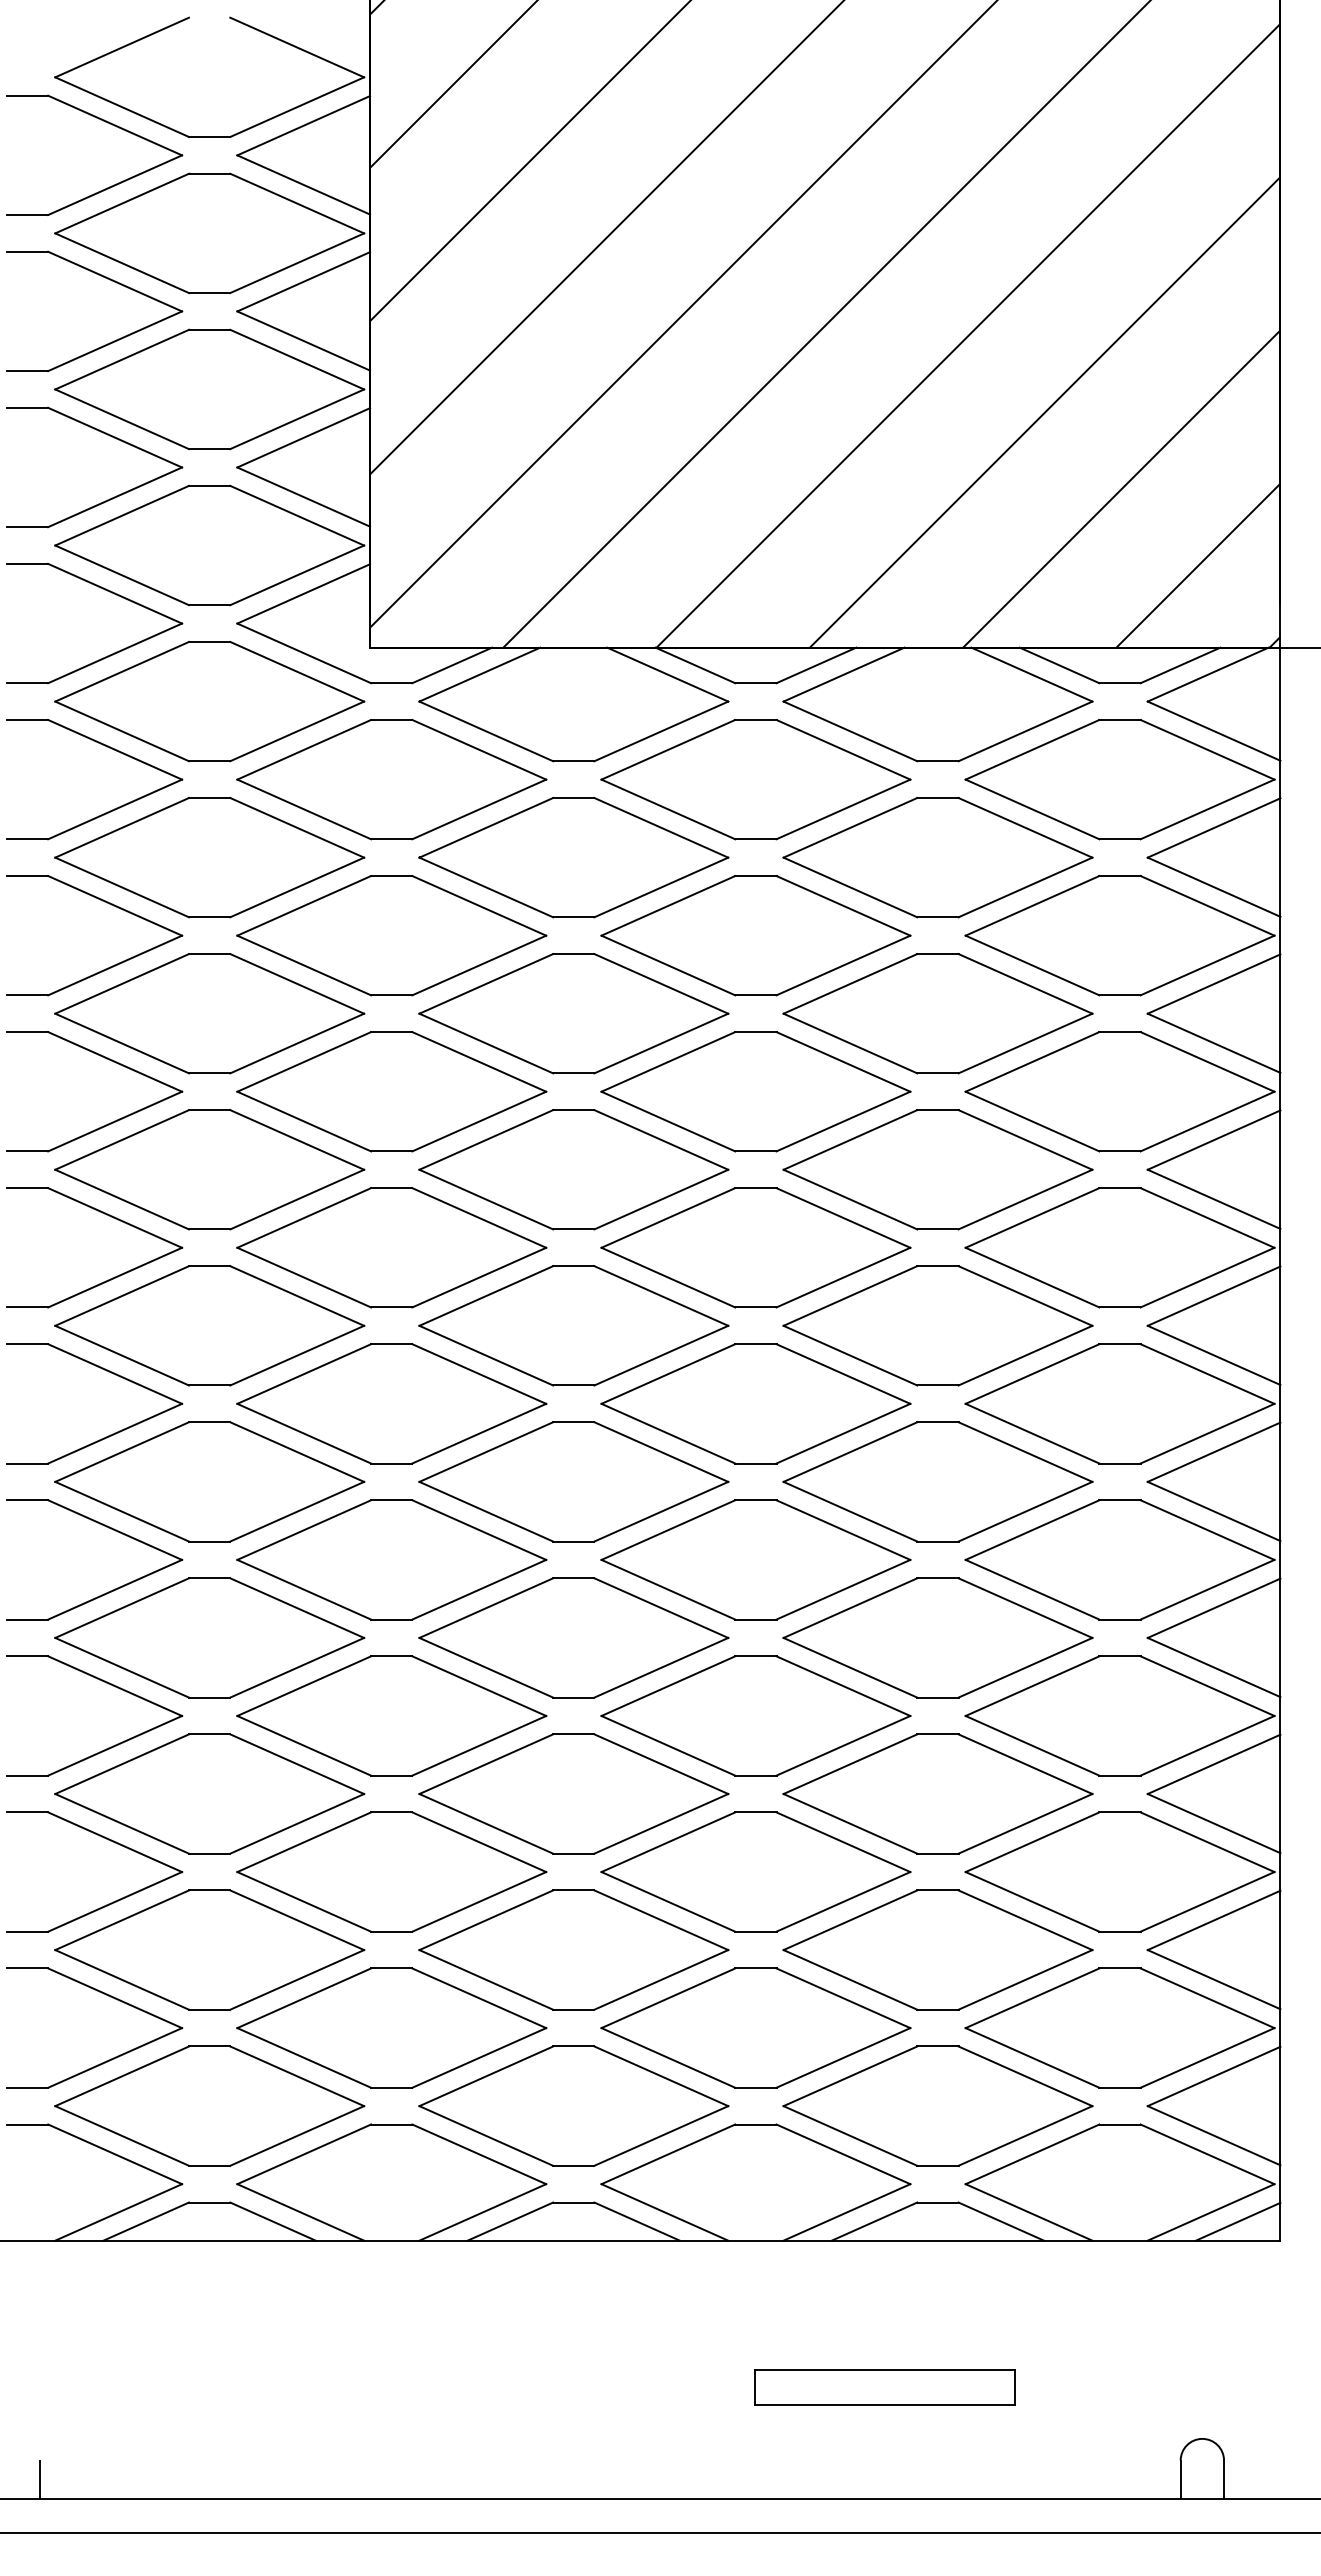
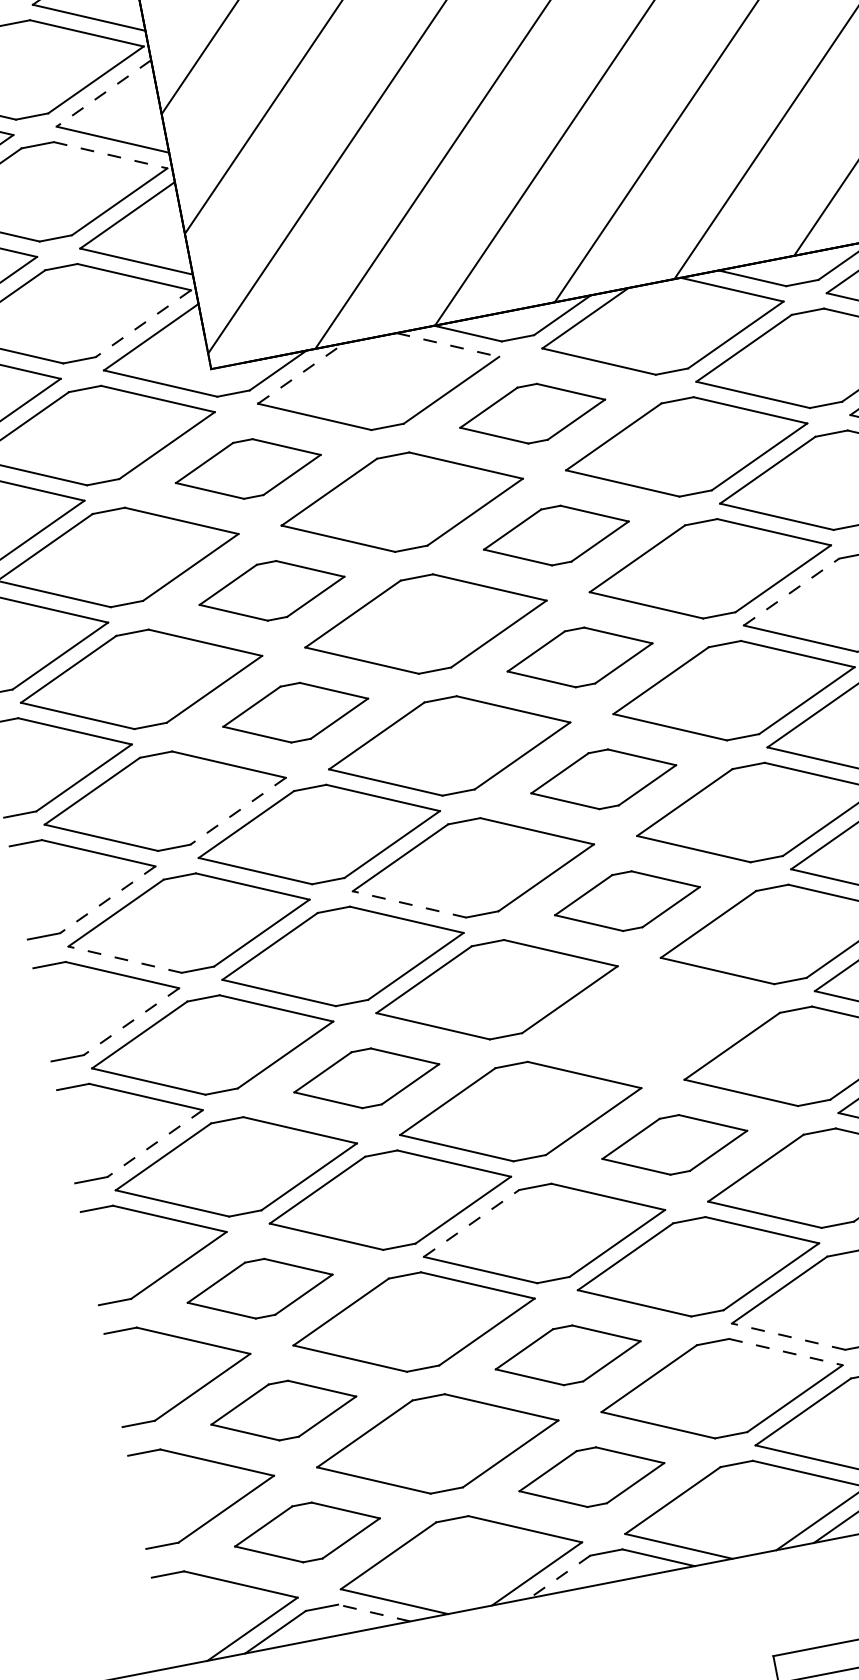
line: (303, 281) -> (103, 93), solid -> dashed
line: (297, 359) -> (110, 155), solid -> dashed
line: (296, 575) -> (142, 323), solid -> dashed
line: (480, 674) -> (301, 373), solid -> dashed
line: (668, 674) -> (448, 344), solid -> dashed
part: (391, 779) -> (248, 468), size x0.6
part: (755, 779) -> (532, 413), size x0.6
part: (391, 935) -> (271, 590), size x0.6
part: (755, 935) -> (555, 535), size x0.6
line: (1032, 1061) -> (791, 591), solid -> dashed
part: (391, 1091) -> (295, 712), size x0.6
part: (755, 1091) -> (579, 657), size x0.6
line: (296, 1199) -> (237, 811), solid -> dashed
part: (755, 1247) -> (603, 779), size x0.6
line: (114, 1277) -> (107, 899), solid -> dashed
line: (121, 1355) -> (124, 959), solid -> dashed
line: (485, 1355) -> (408, 904), solid -> dashed
part: (755, 1403) -> (627, 900), size x0.6
line: (114, 1433) -> (130, 1021), solid -> dashed
part: (391, 1559) -> (366, 1078), size x0.6
part: (755, 1559) -> (650, 1022), removed
line: (114, 1589) -> (154, 1143), solid -> dashed
part: (755, 1715) -> (674, 1144), size x0.6
line: (486, 1763) -> (471, 1222), solid -> dashed
part: (209, 1793) -> (259, 1288), size x0.6
part: (209, 1949) -> (283, 1410), size x0.6
part: (573, 1949) -> (567, 1354), size x0.6
line: (849, 1979) -> (787, 1336), solid -> dashed
line: (843, 1998) -> (786, 1352), solid -> dashed
part: (209, 2105) -> (307, 1532), size x0.6
part: (573, 2105) -> (591, 1476), size x0.6
line: (272, 2221) -> (373, 1613), solid -> dashed
line: (510, 2221) -> (559, 1576), solid -> dashed

